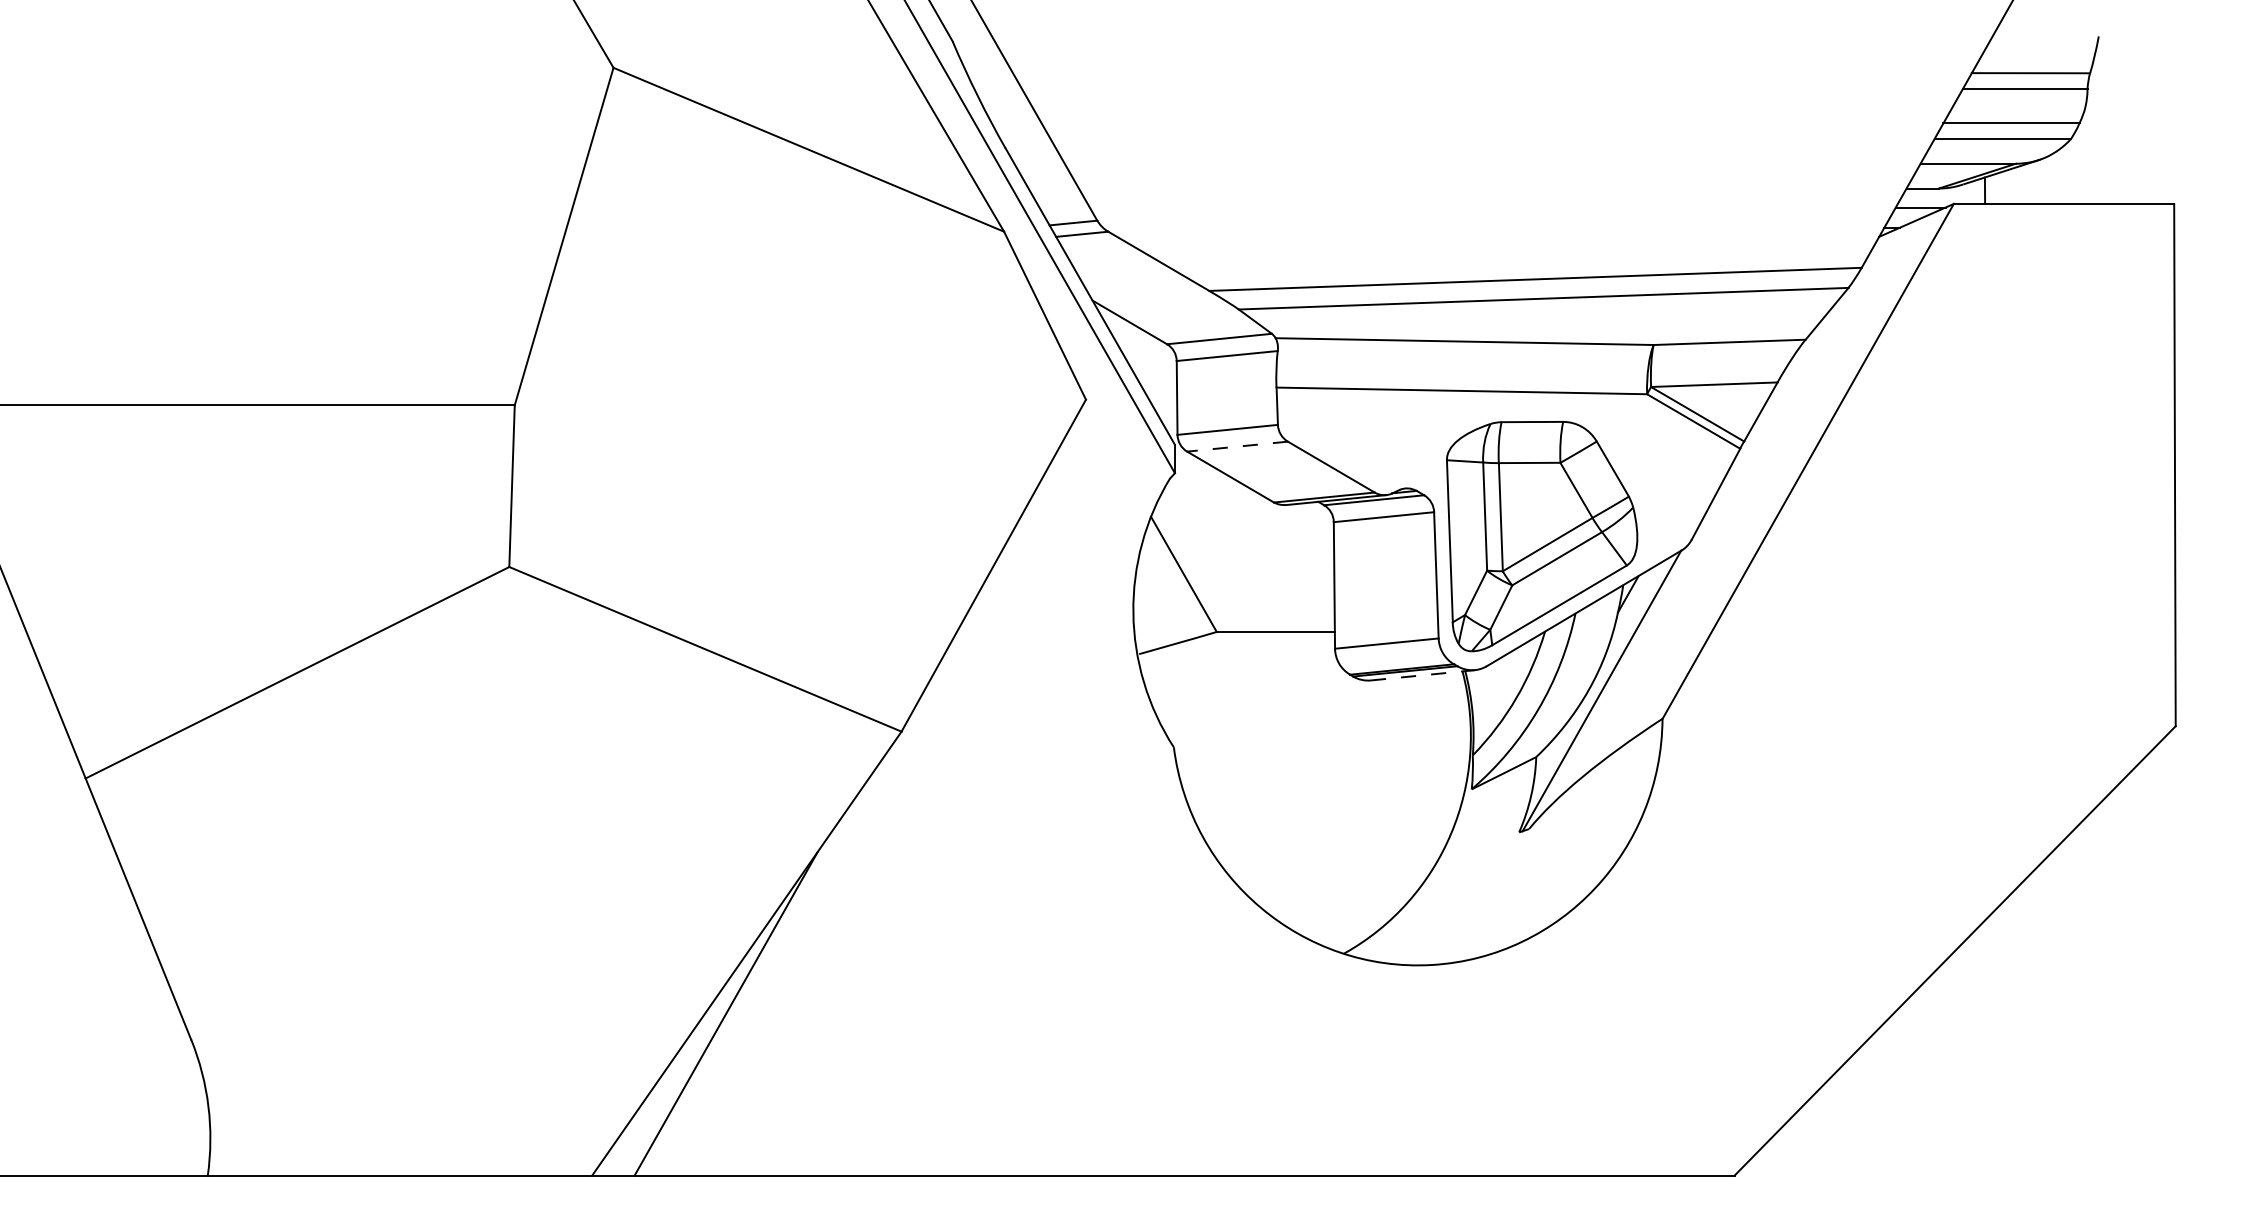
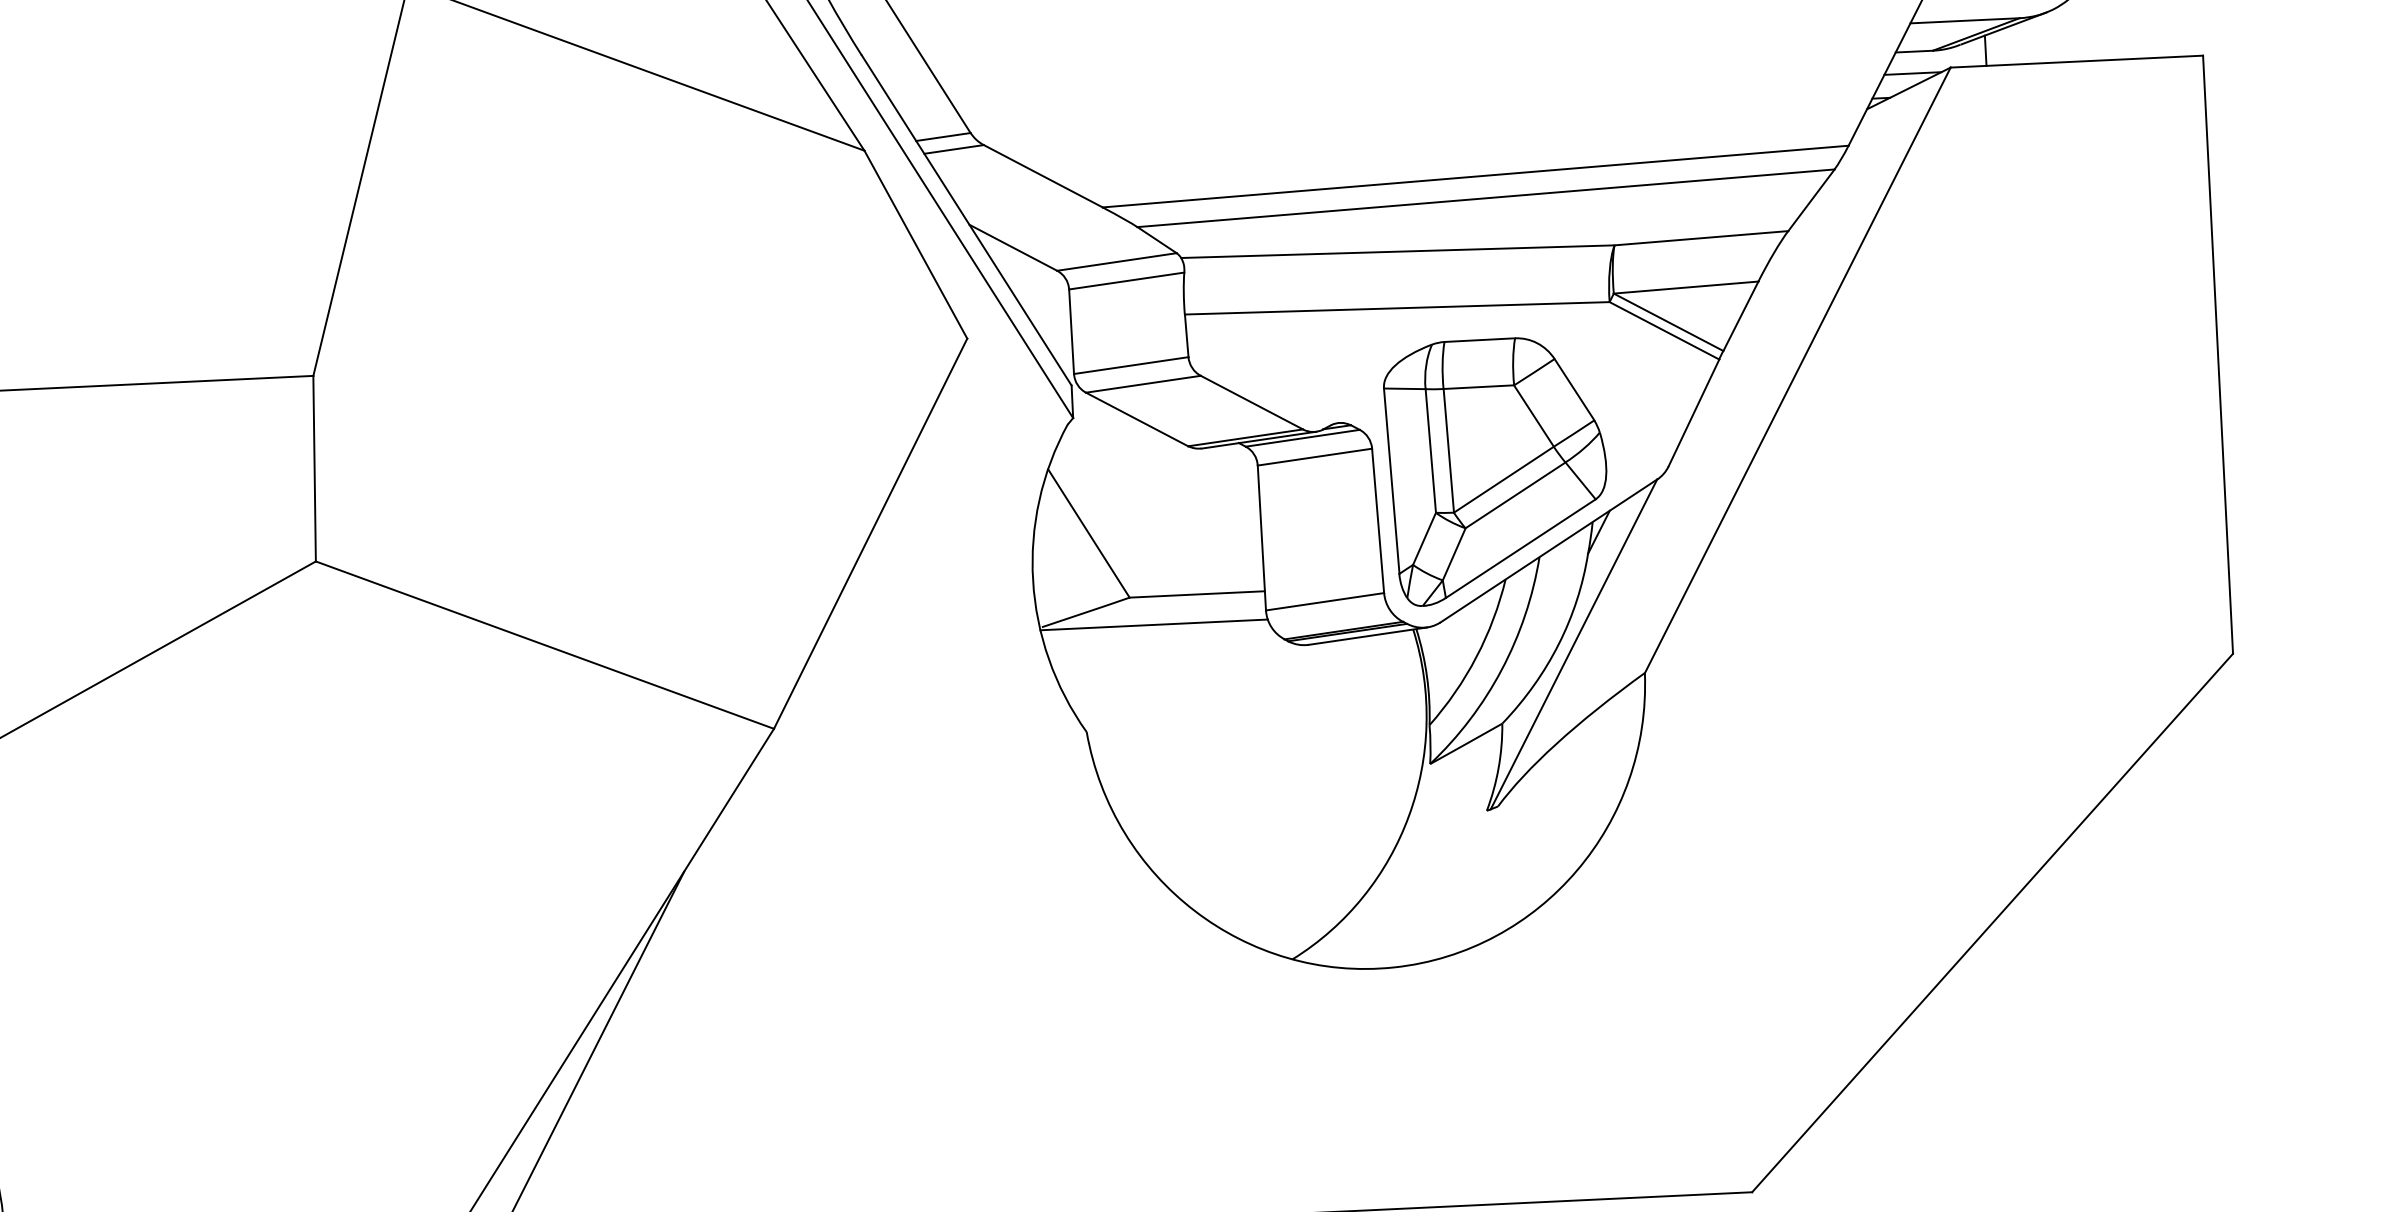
line: (1237, 446) -> (1143, 384), dashed -> solid
line: (1236, 656) -> (1153, 624), added
line: (1423, 675) -> (1368, 636), dashed -> solid

